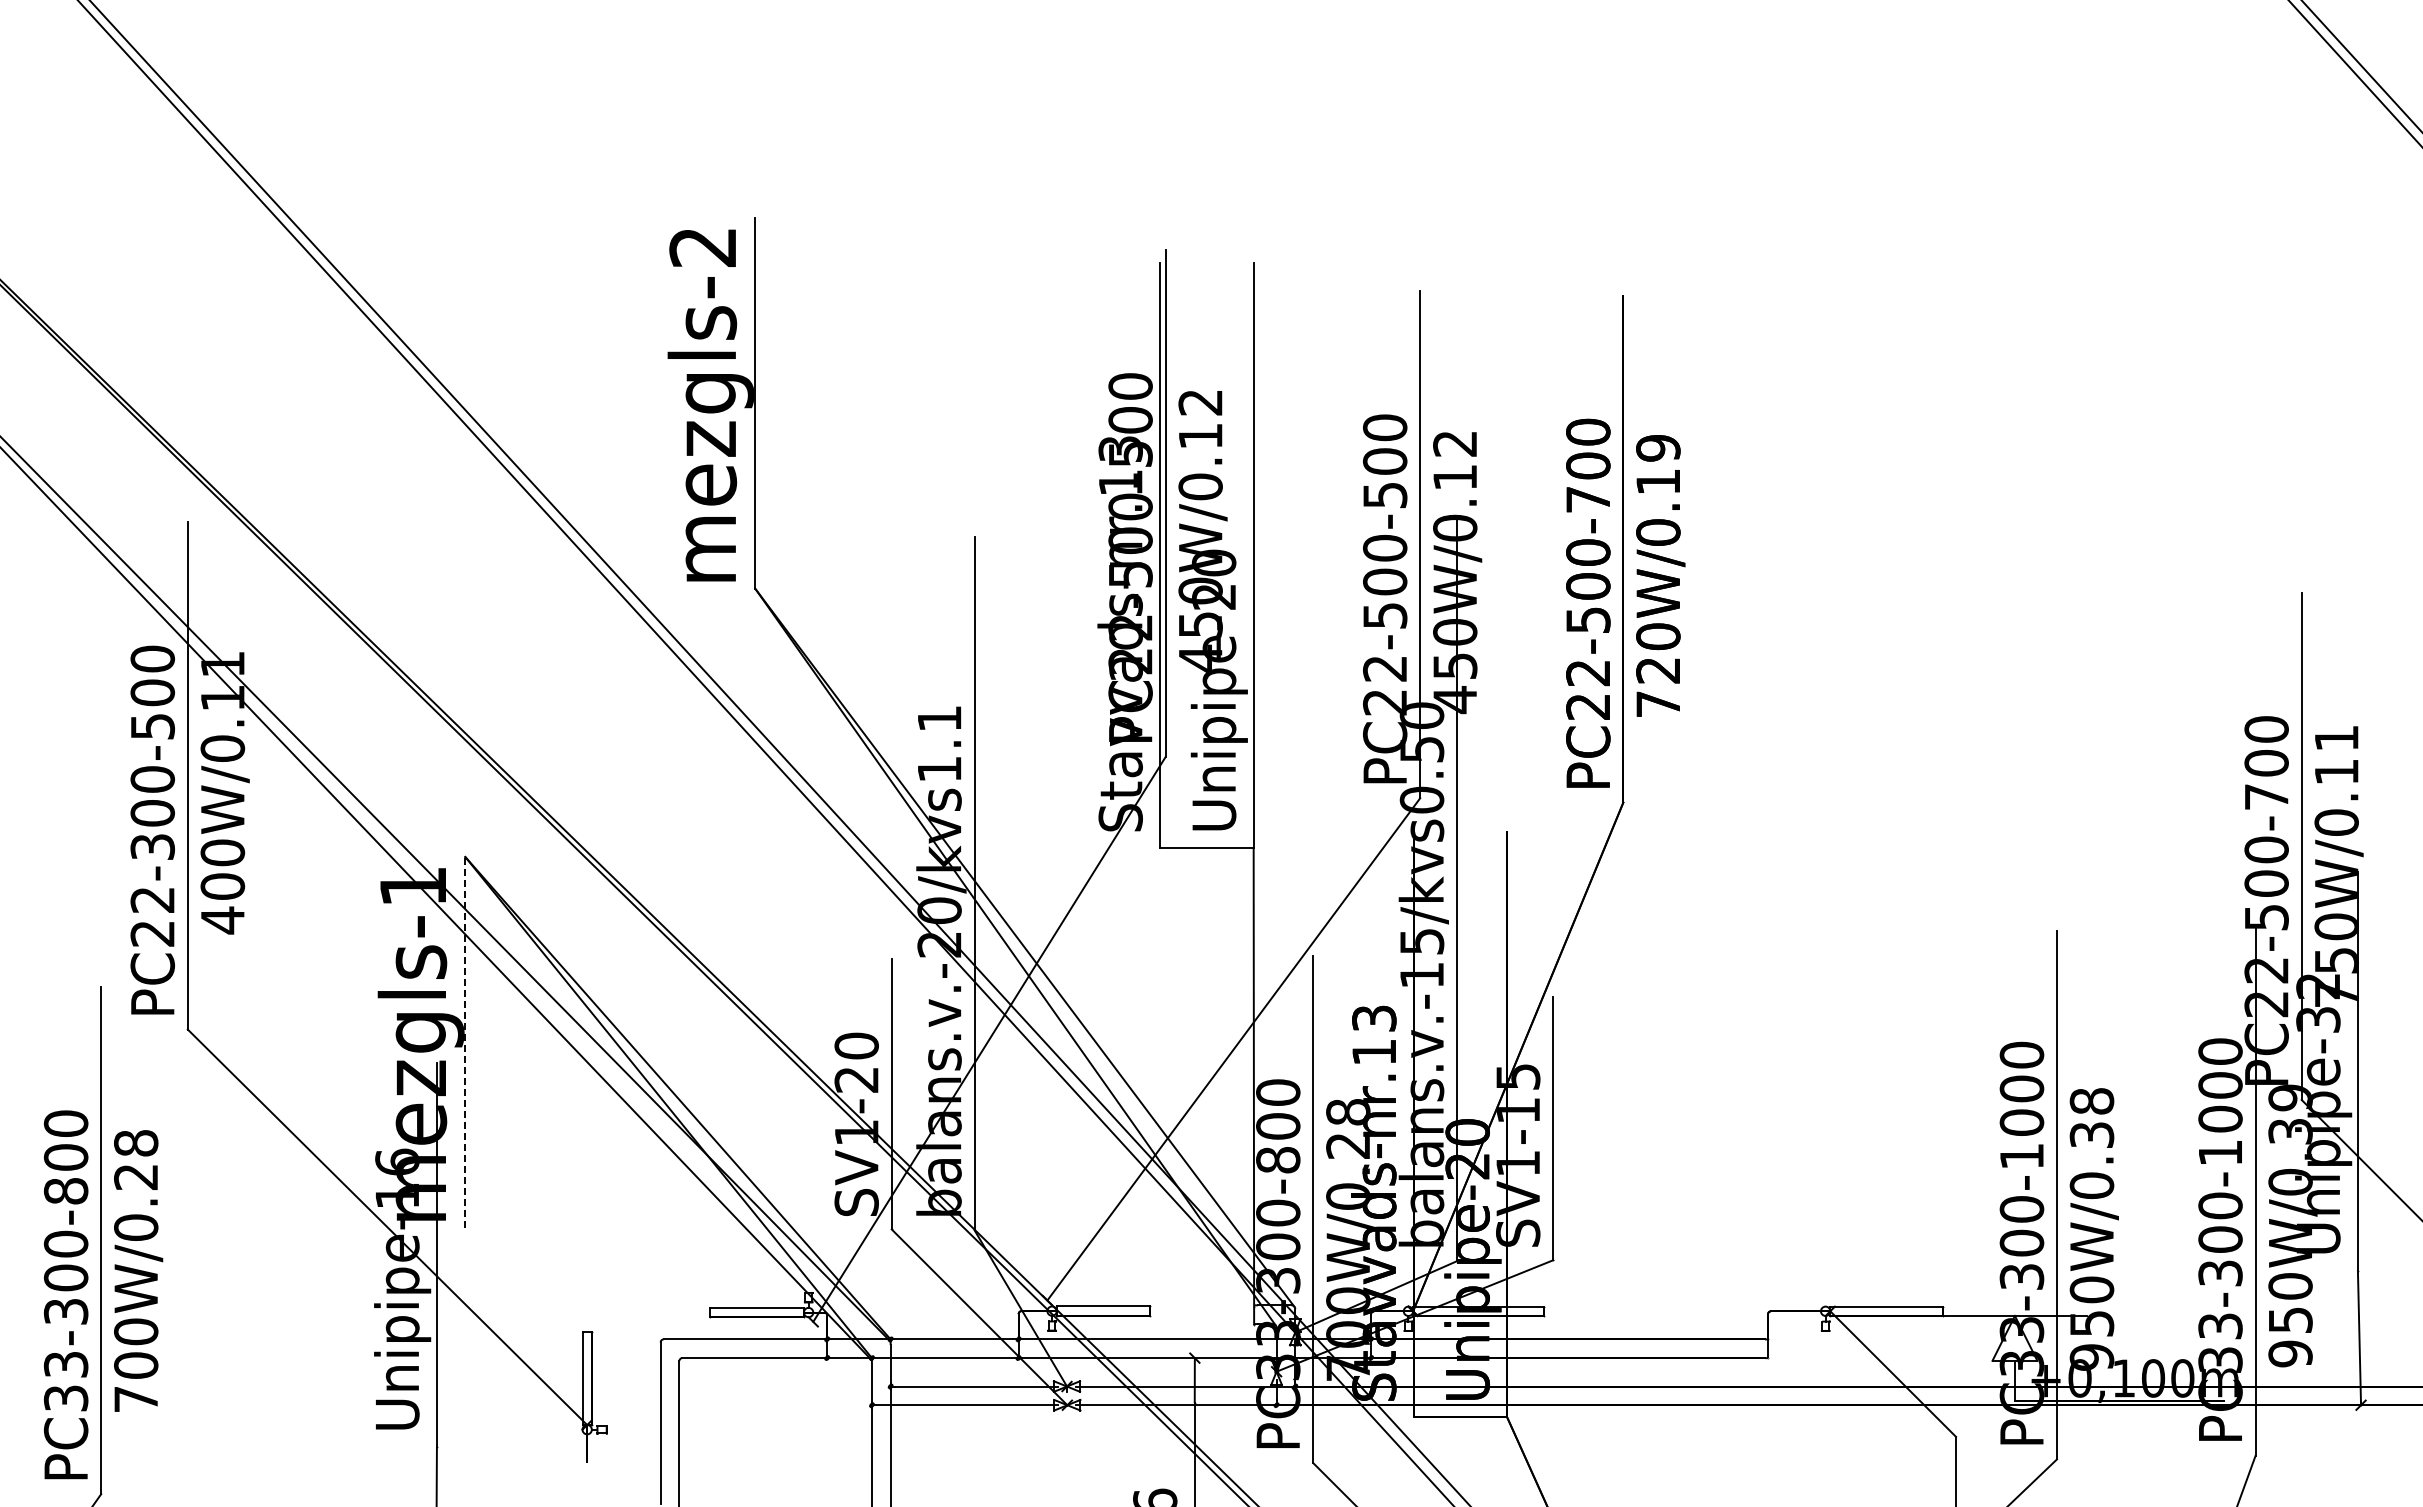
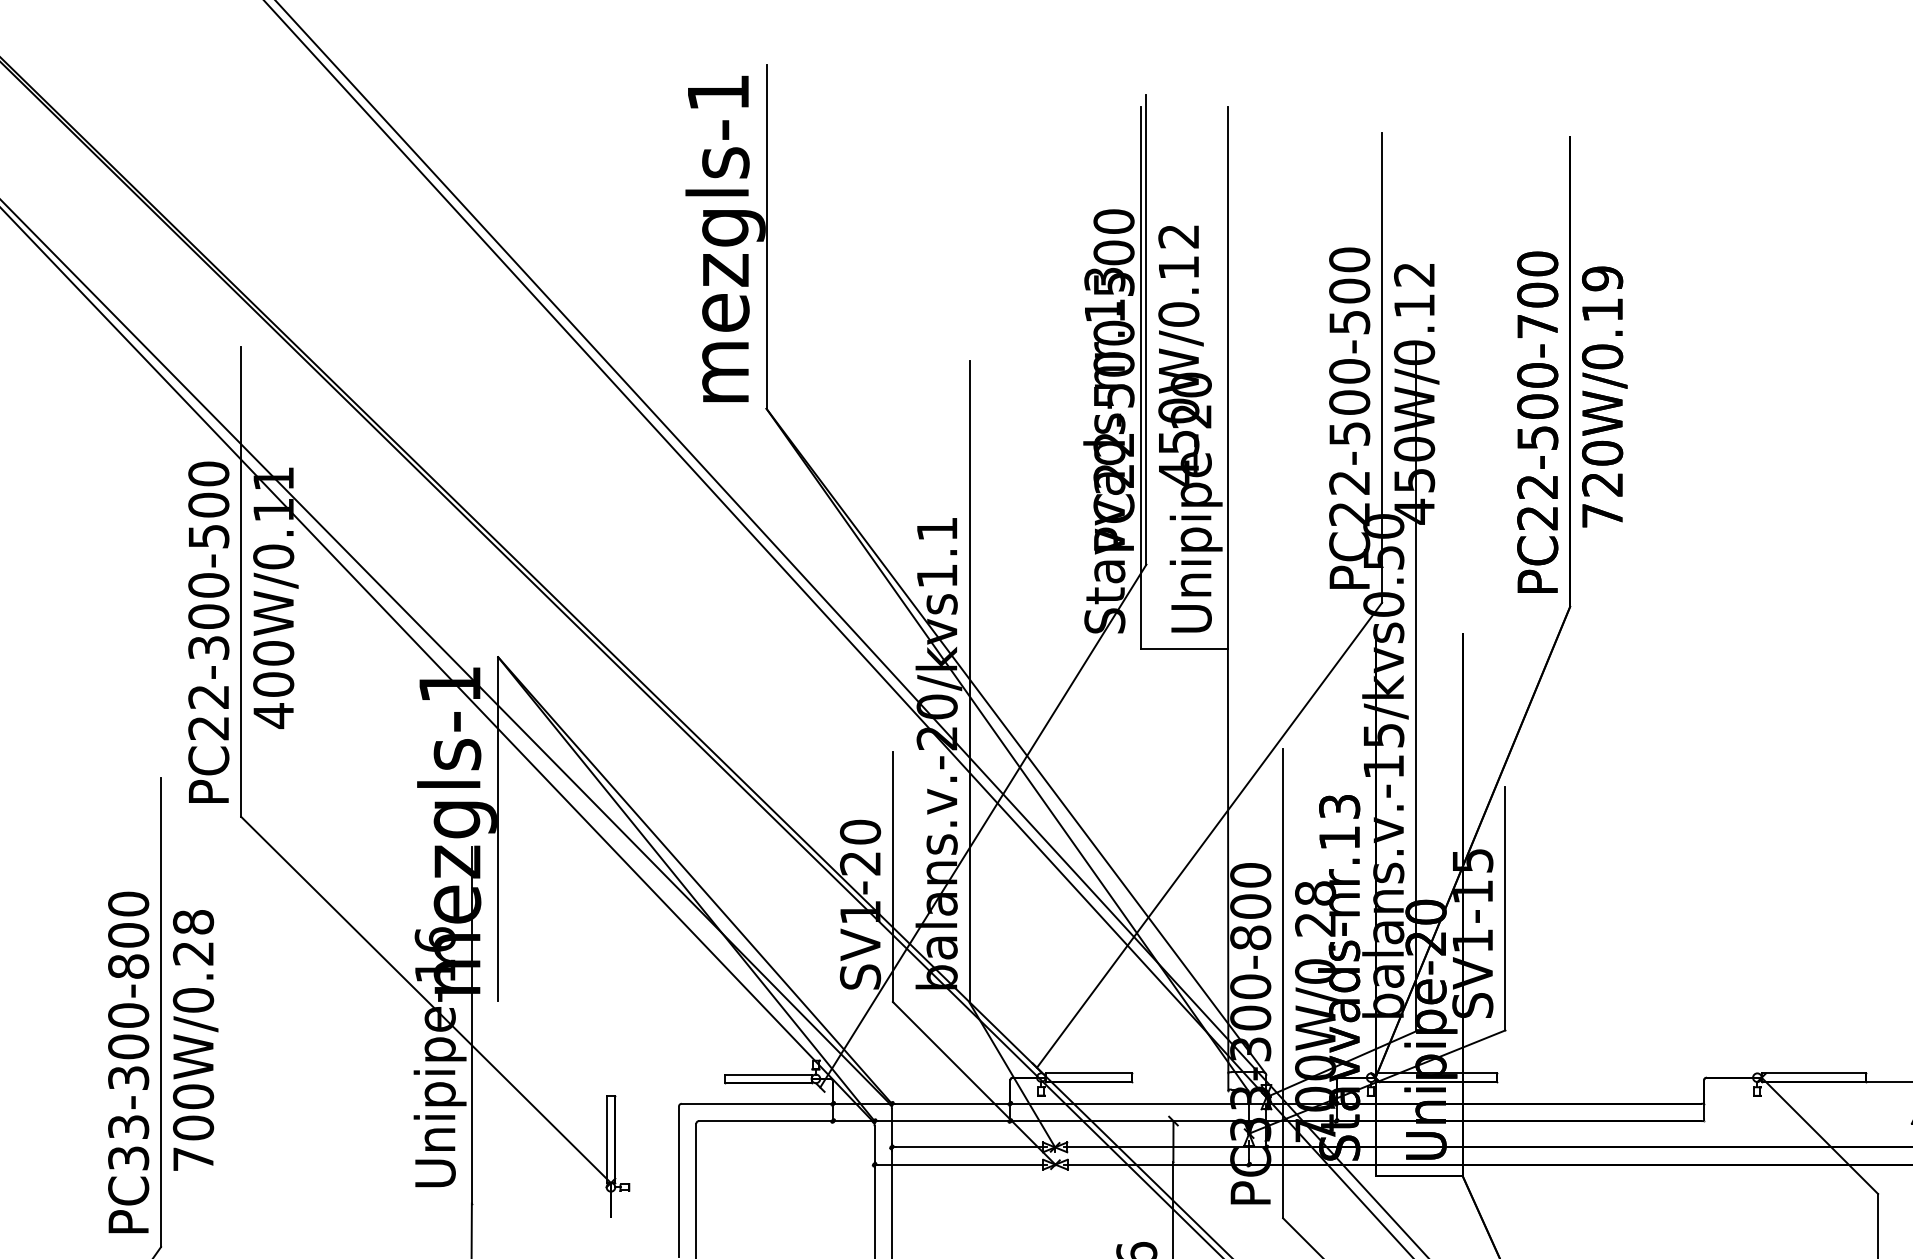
text: (702, 247) -> (717, 92), mezgls-2 -> mezgls-1
line: (465, 1041) -> (498, 827), dashed -> solid

